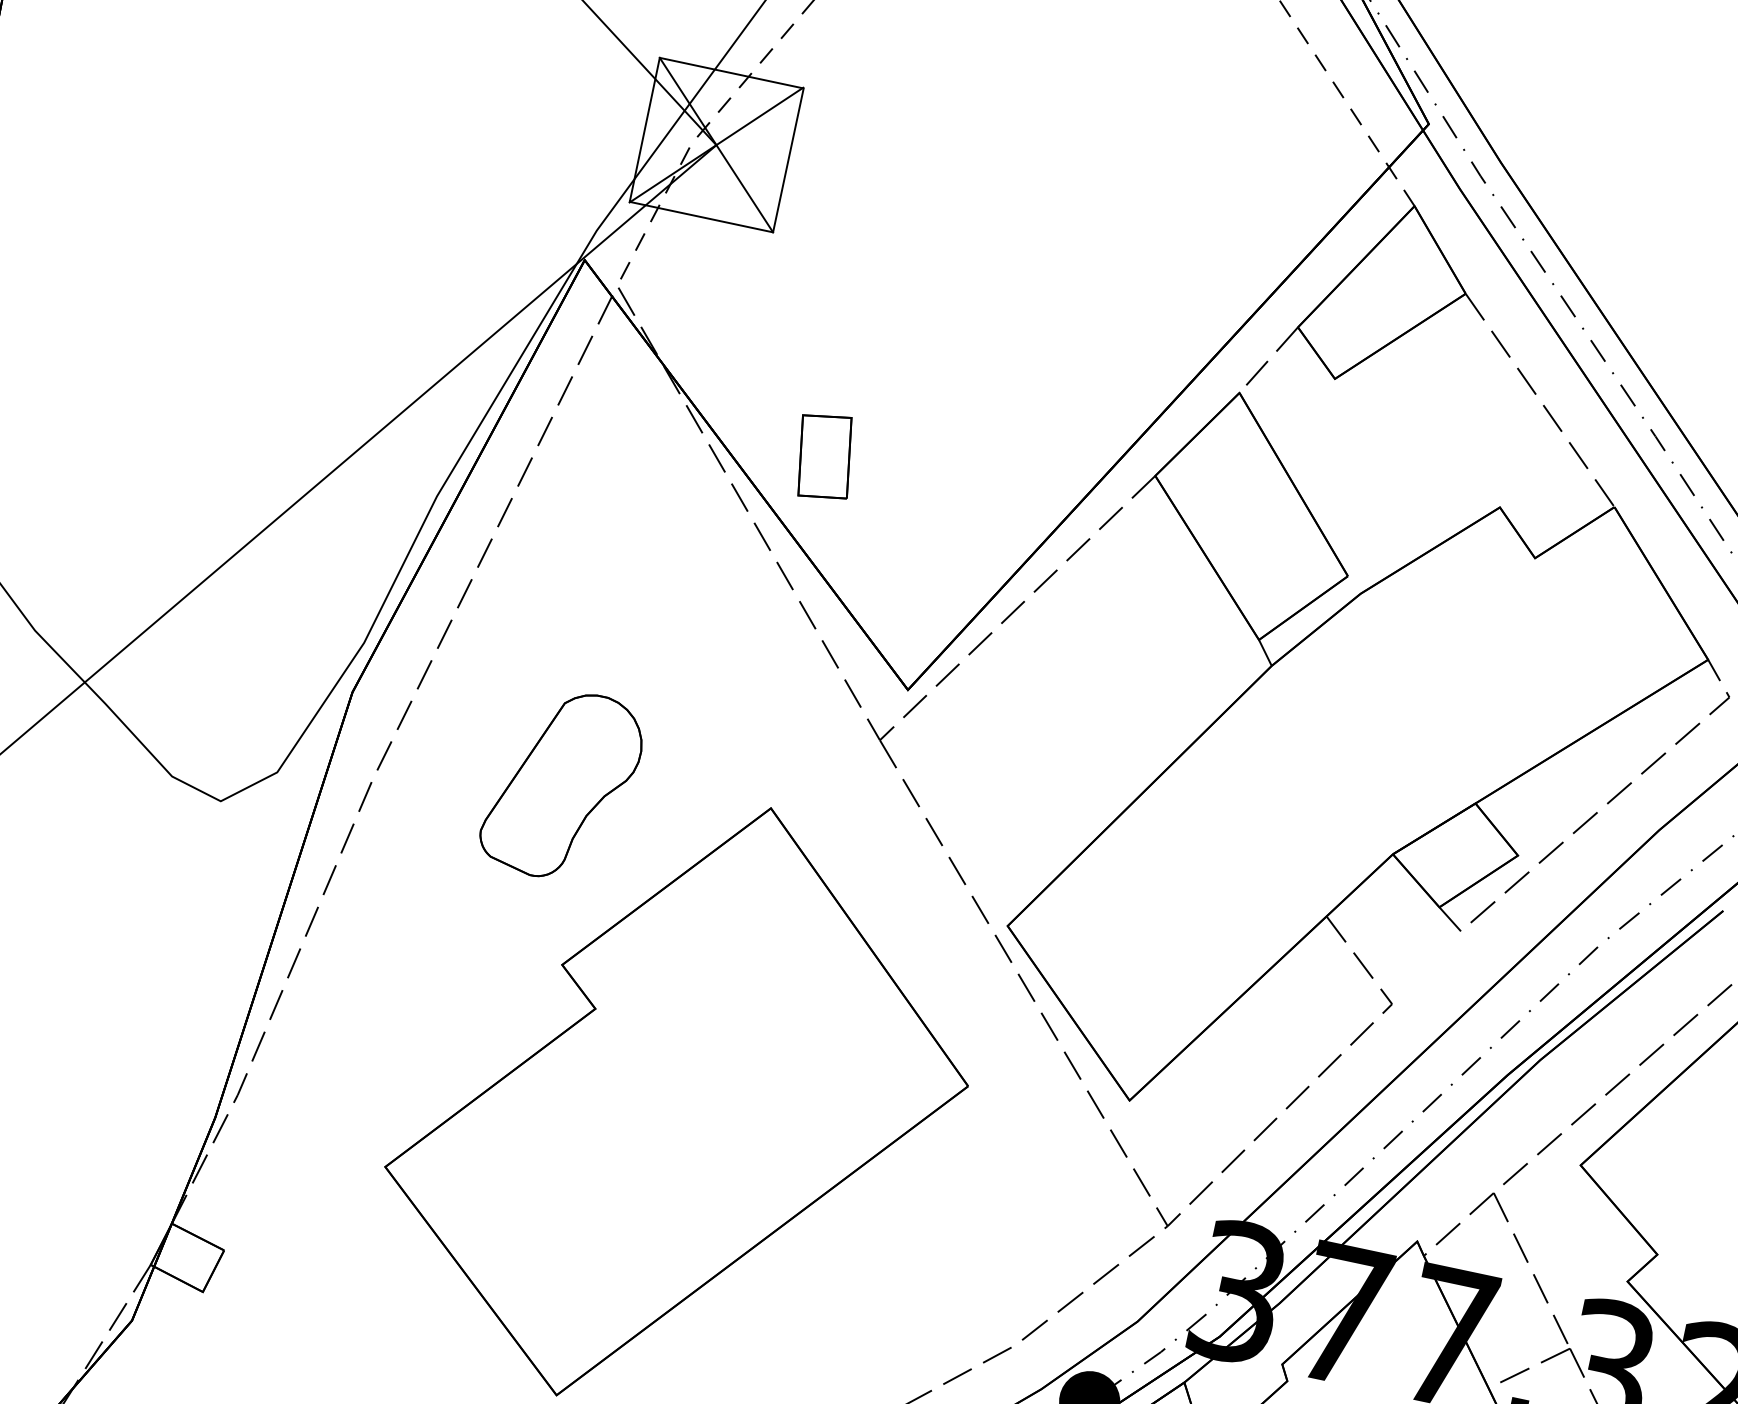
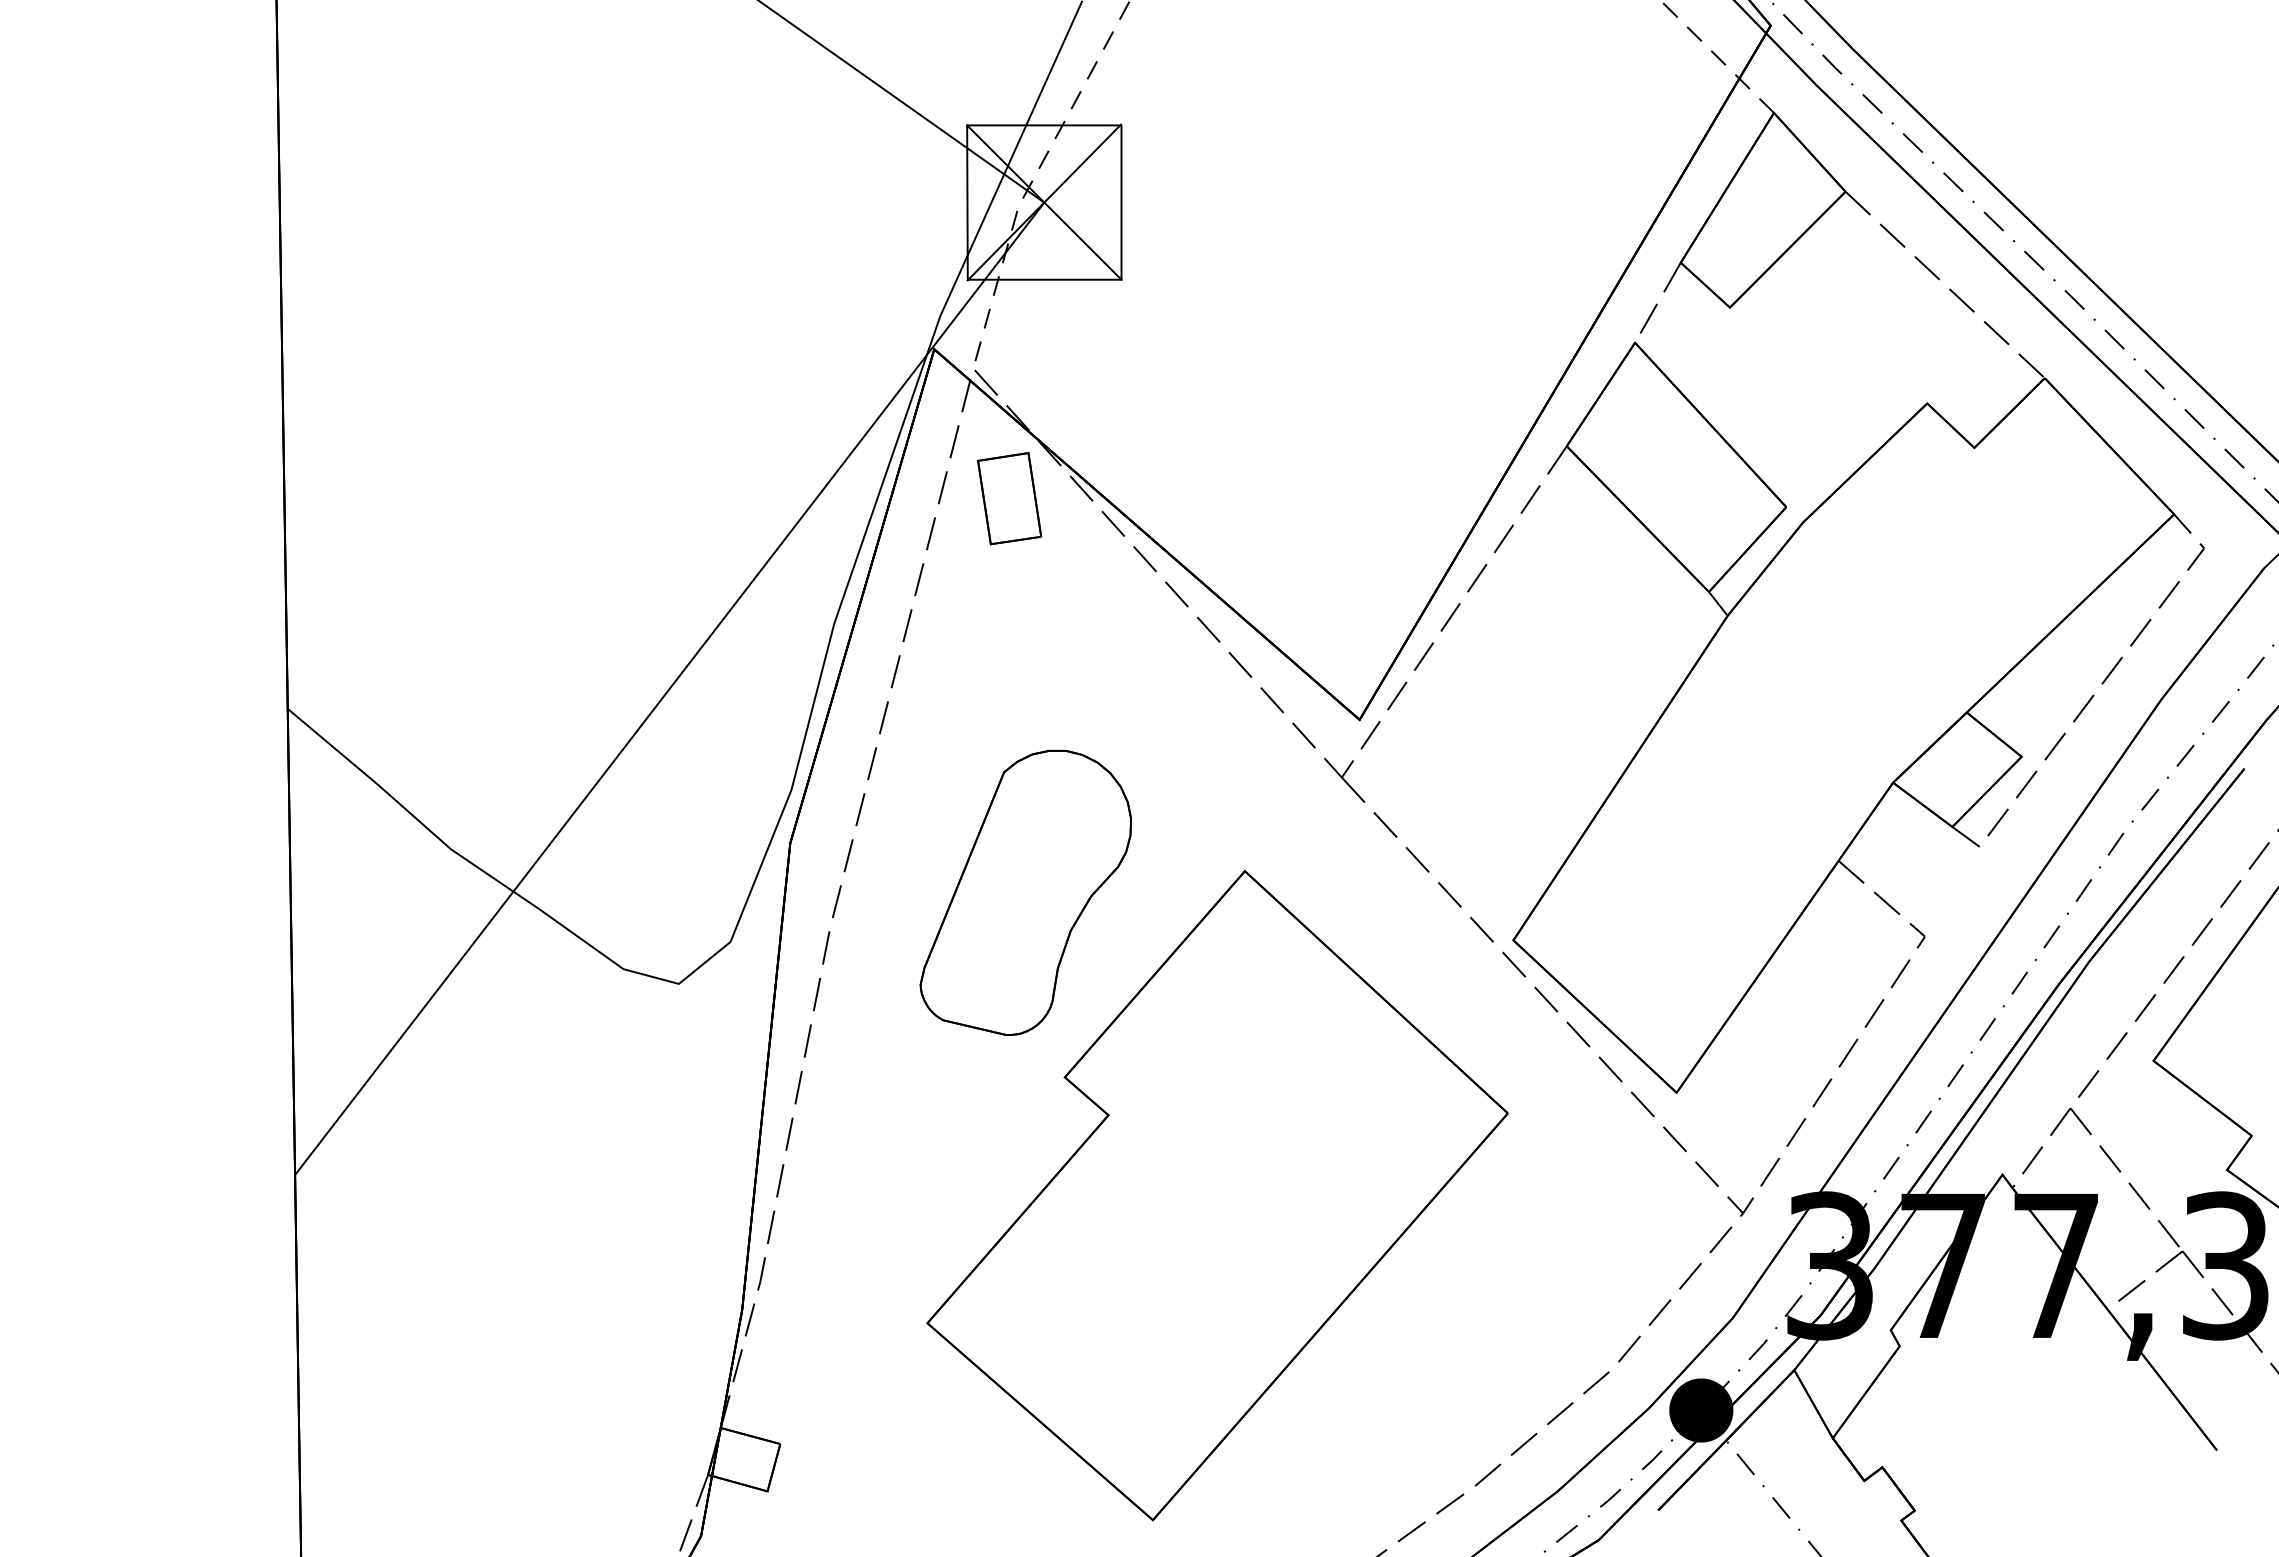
part: (824, 456) -> (1009, 498), moved
part: (562, 784) -> (1025, 892), size x1.43

